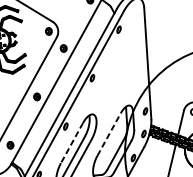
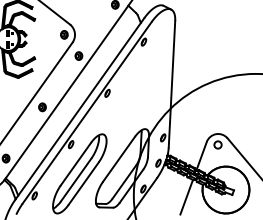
line: (108, 134) -> (118, 159), dashed -> solid
line: (71, 143) -> (75, 164), dashed -> solid

